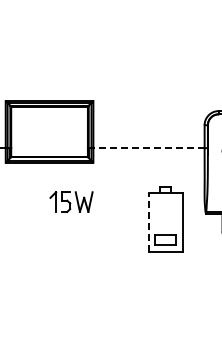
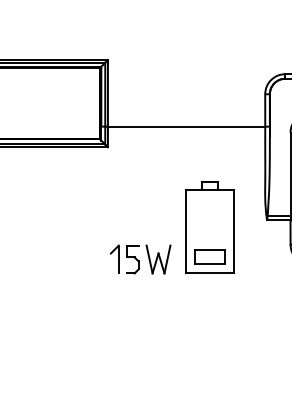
line: (149, 148) -> (187, 127), dashed -> solid
part: (71, 201) -> (140, 258), moved
line: (148, 222) -> (185, 231), dashed -> solid

